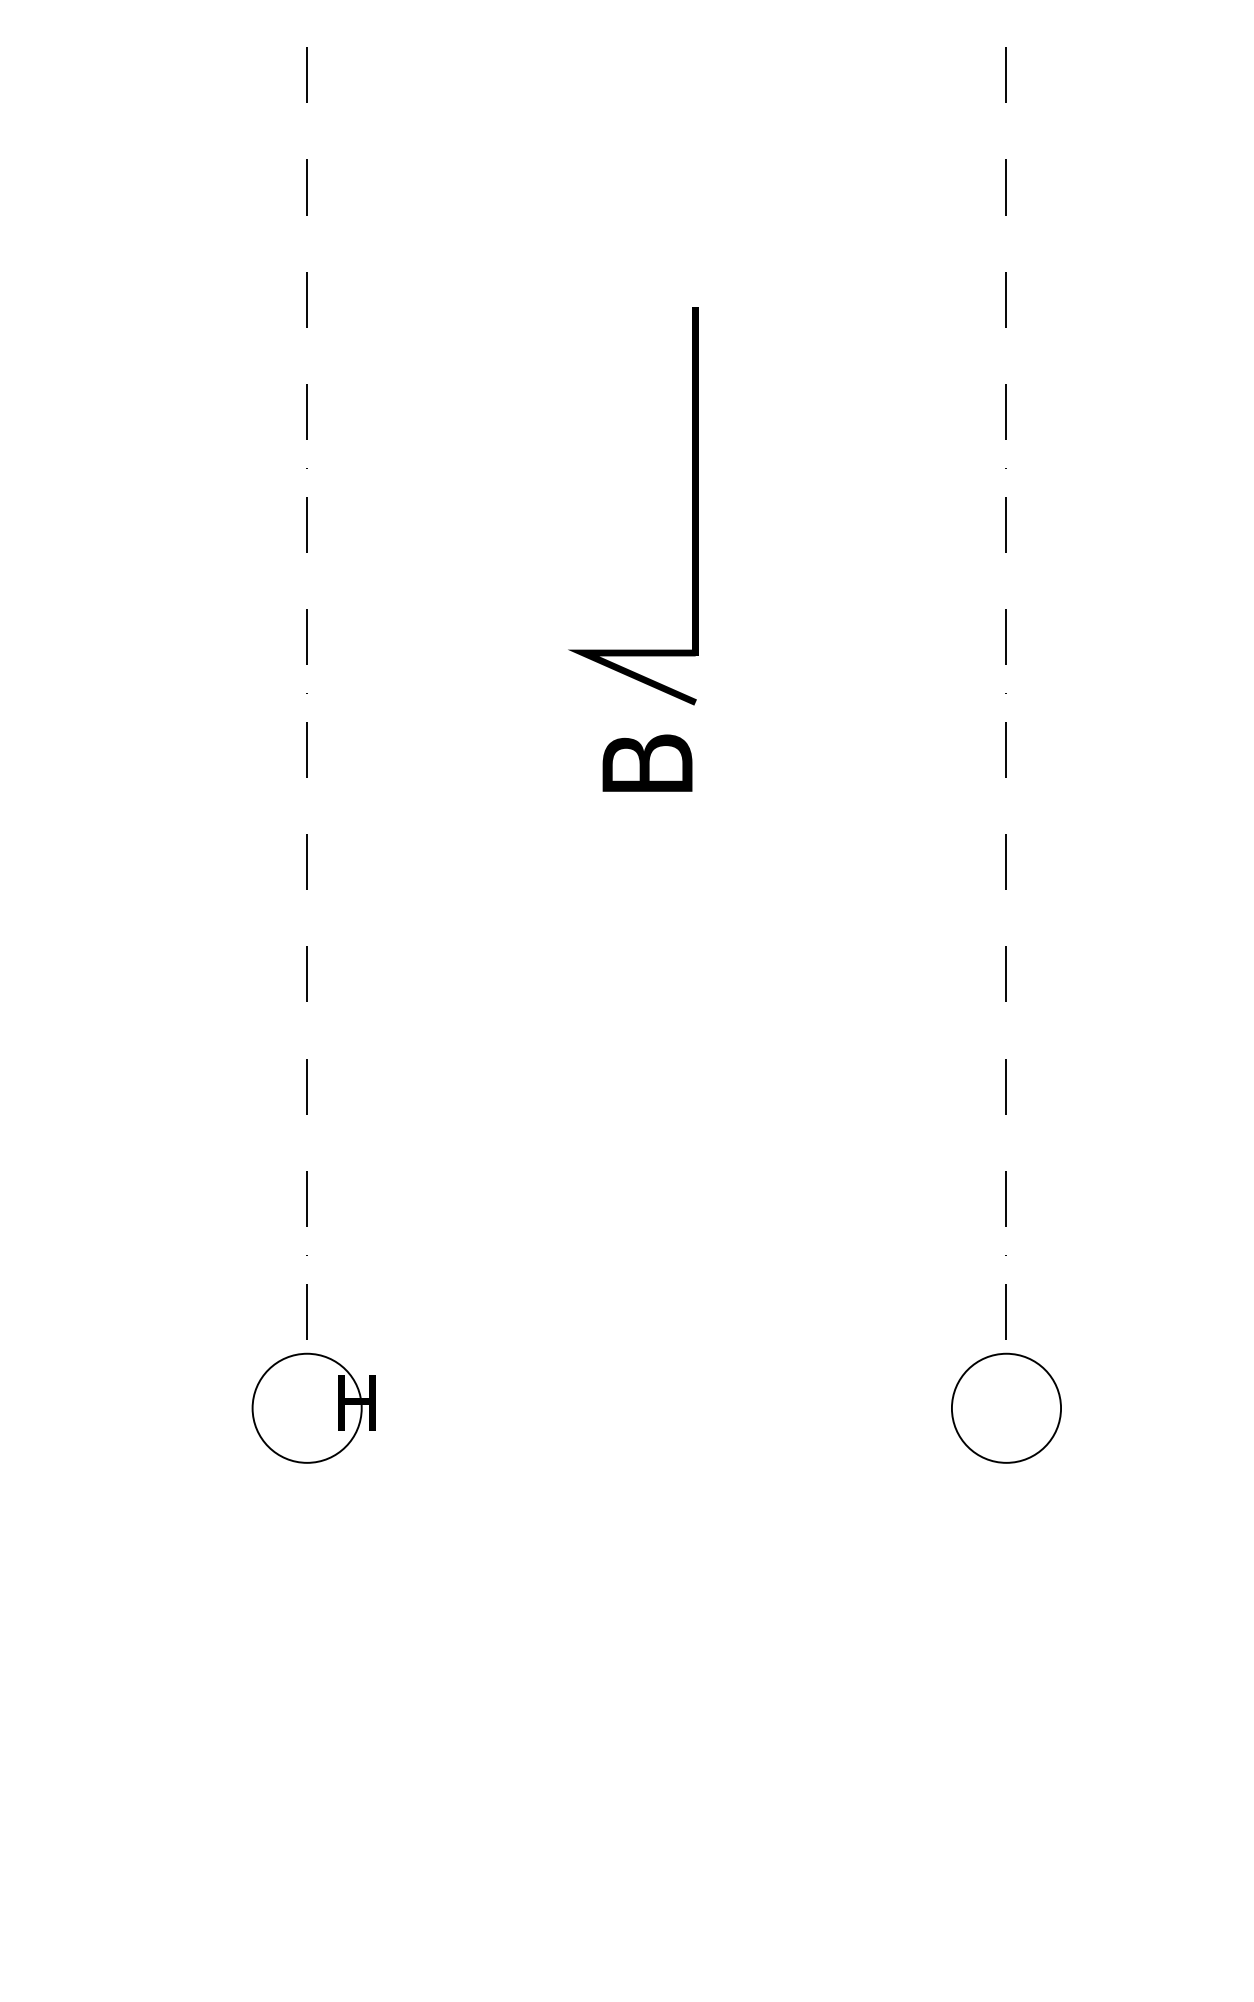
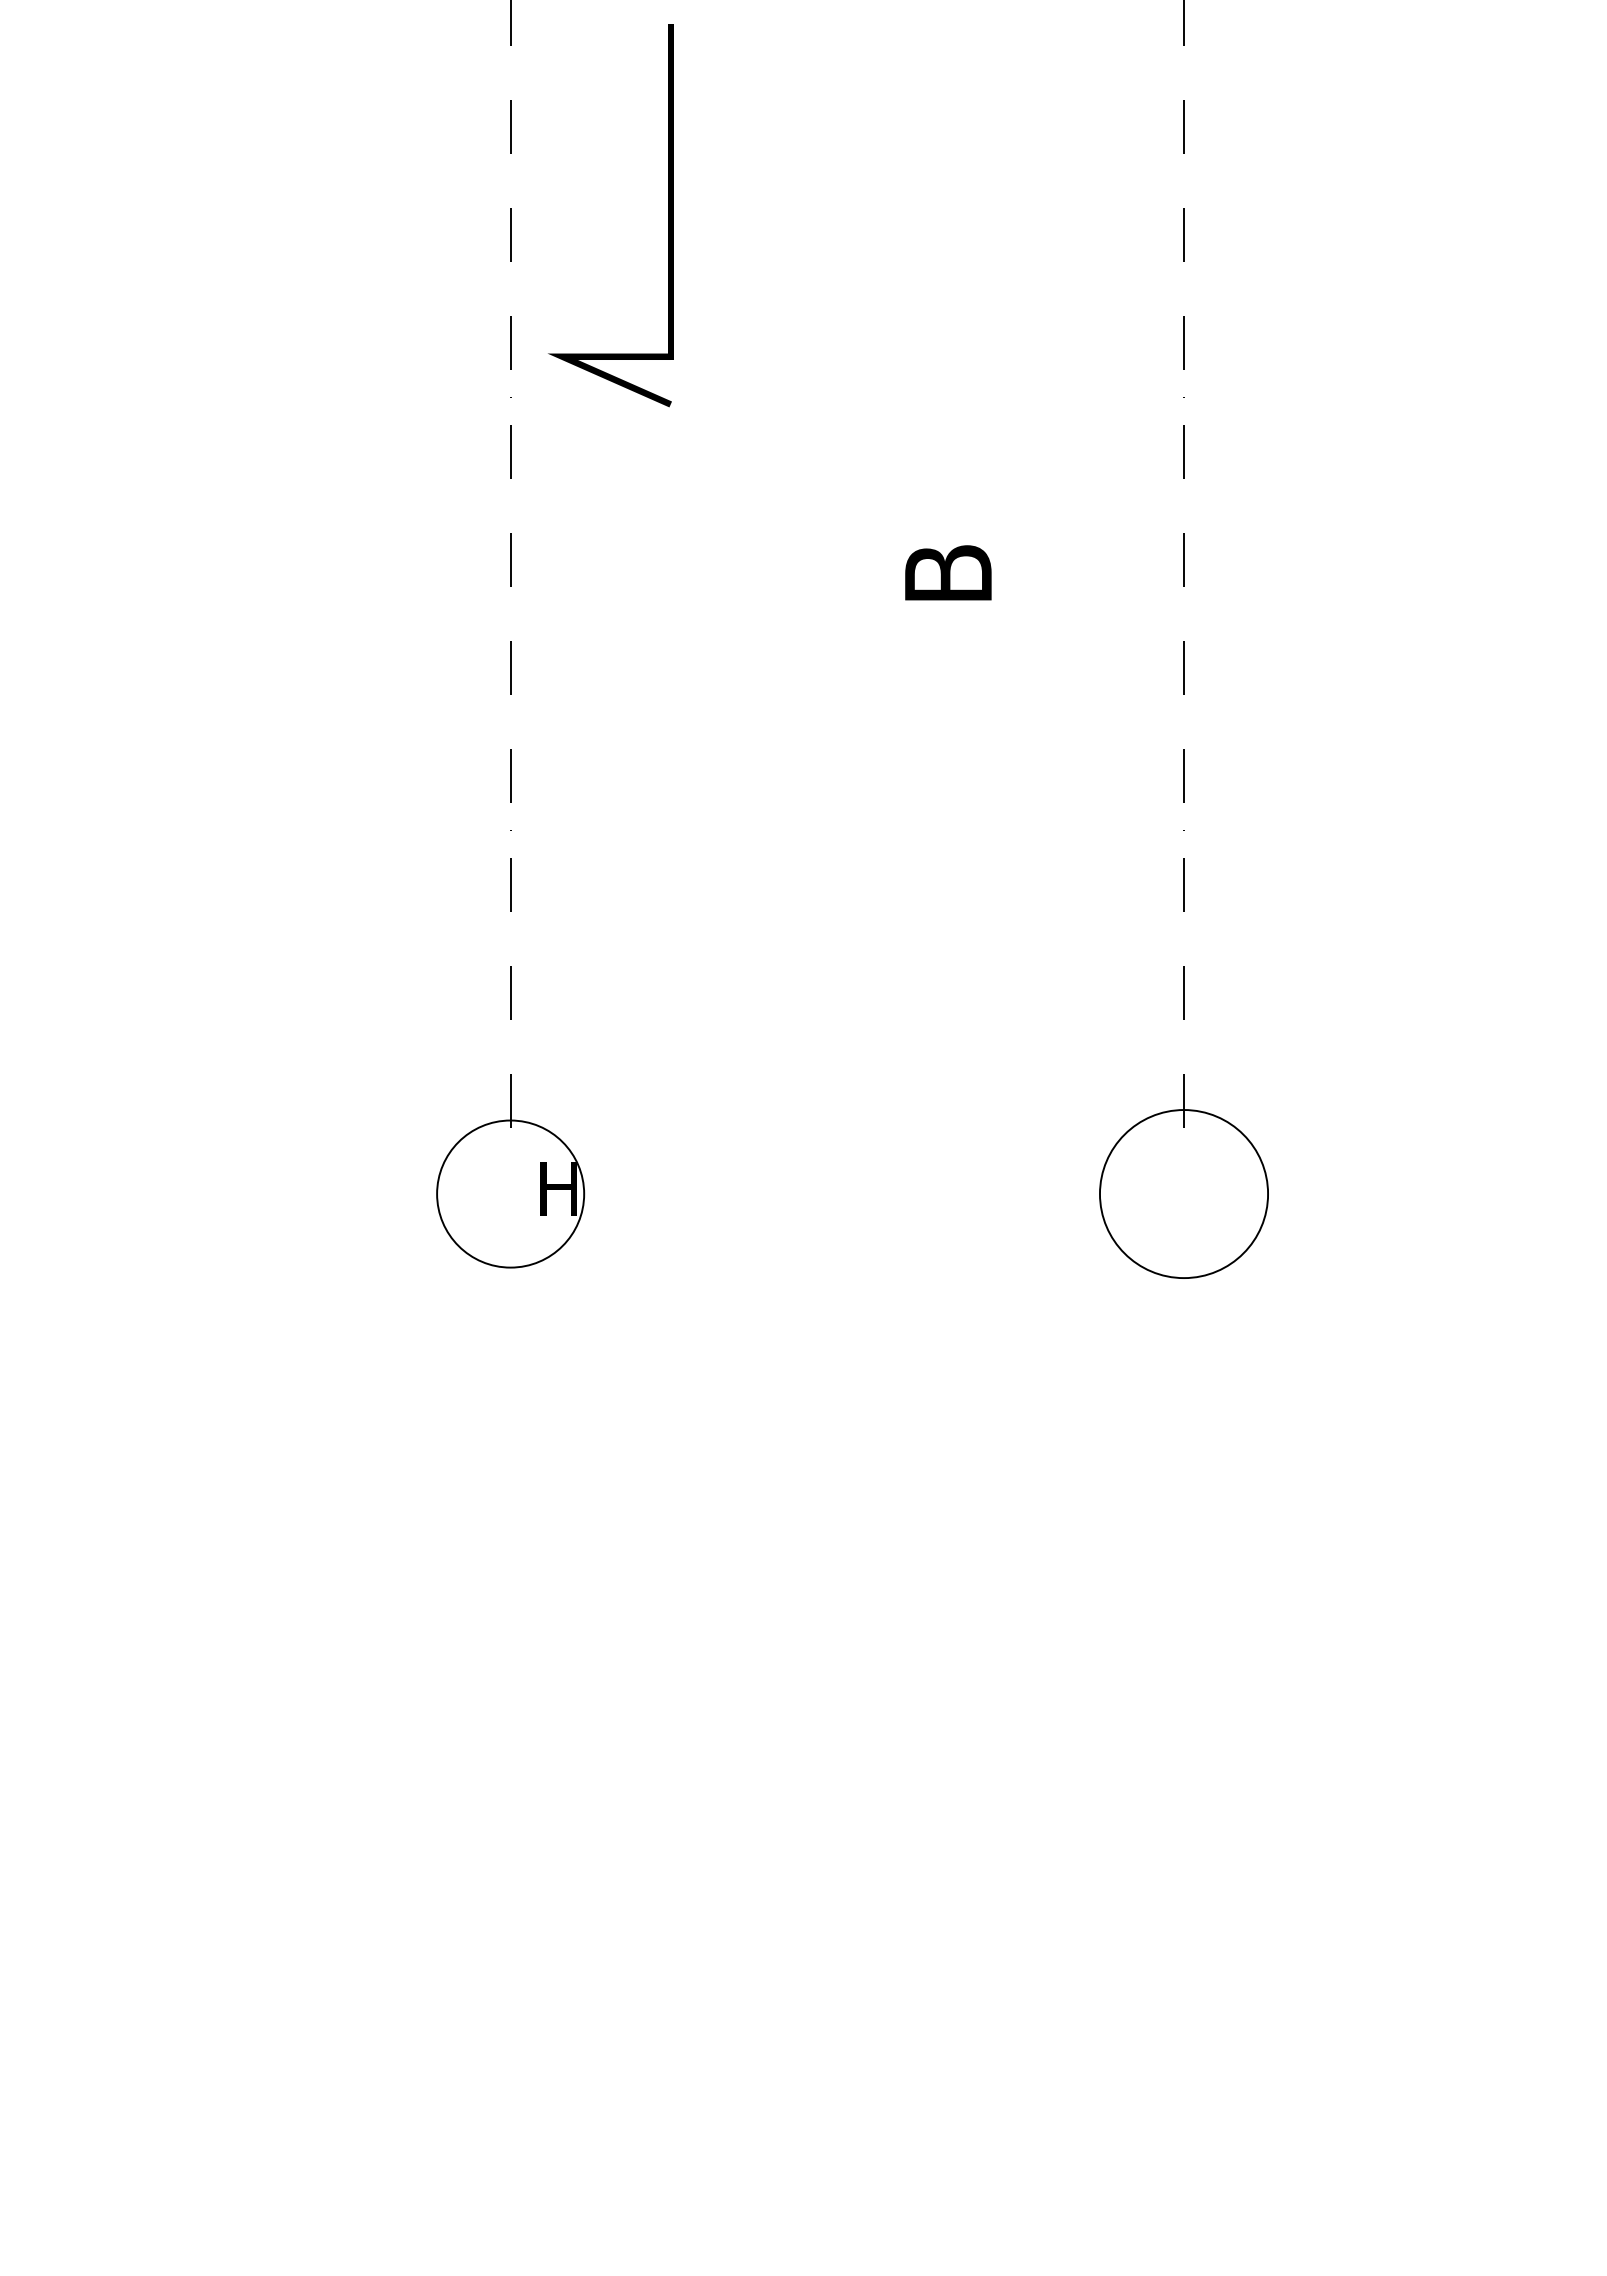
part: (693, 506) -> (668, 215), moved
text: (647, 762) -> (948, 572), moved
circle: (307, 1407) -> (510, 1193), size x1.4
circle: (1005, 1407) -> (1183, 1193), size x1.6

